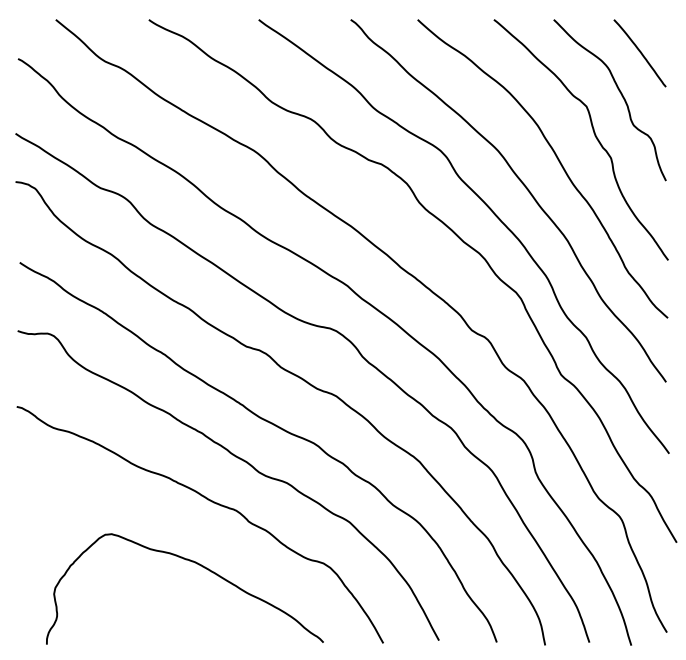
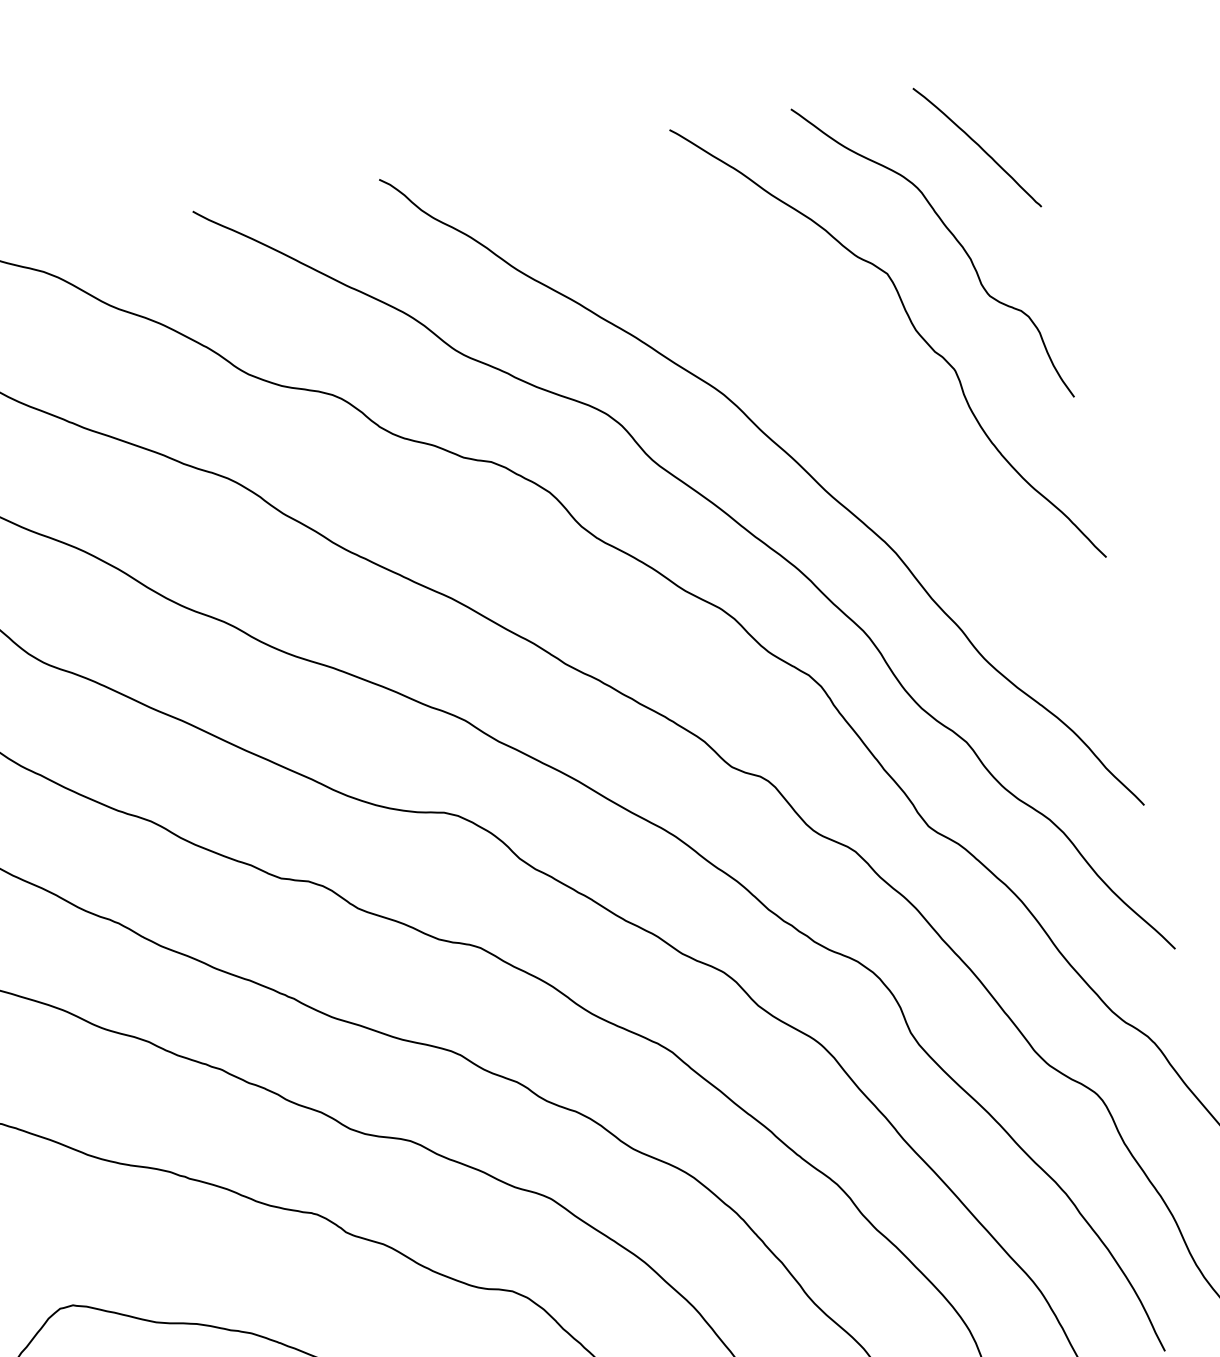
curve: (556, 158) -> (844, 389), removed

